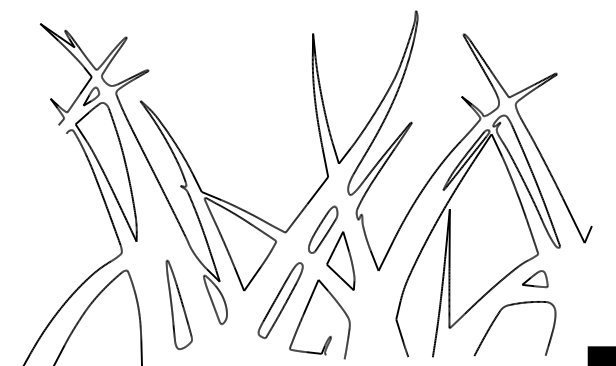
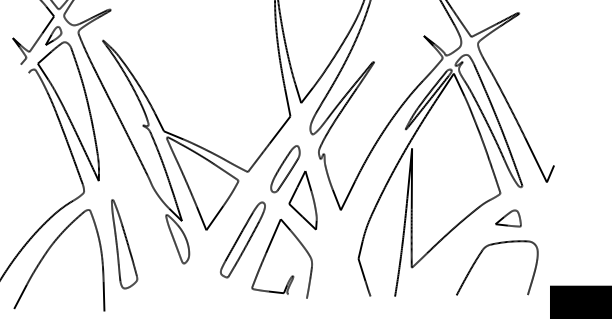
part: (535, 279) -> (508, 218), moved
part: (178, 304) -> (123, 243), moved
part: (497, 317) -> (479, 256), moved

